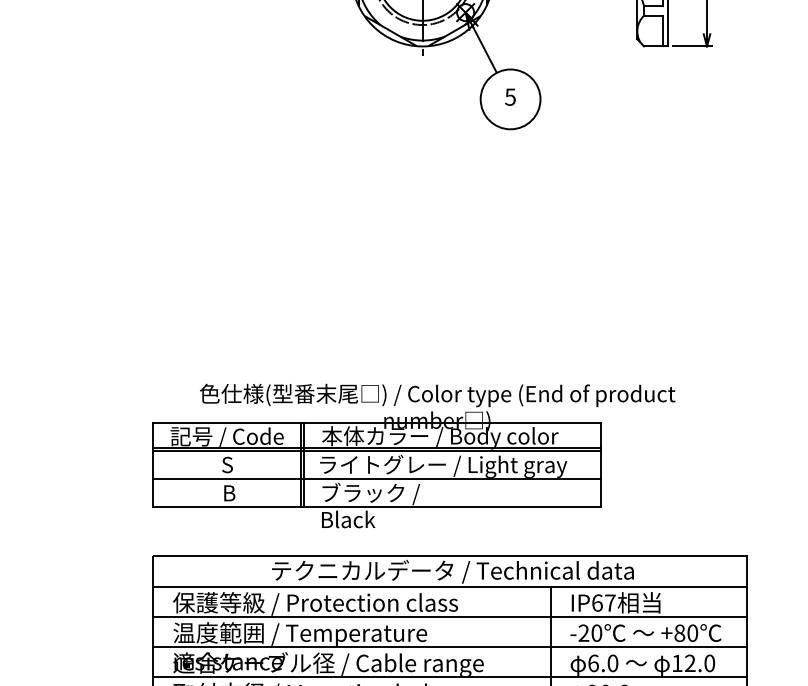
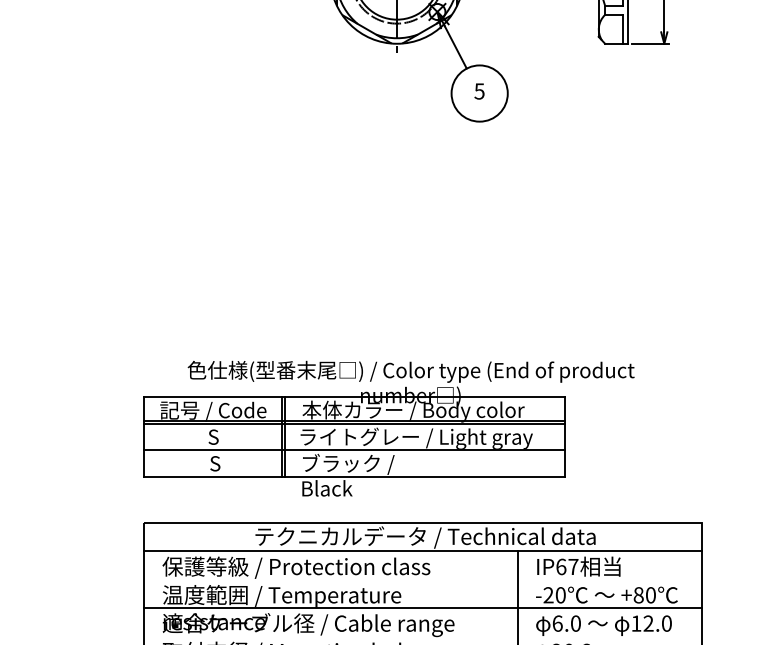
text: (229, 493) -> (215, 463), B -> S
line: (449, 616) -> (422, 579), removed
line: (449, 677) -> (422, 636), removed

